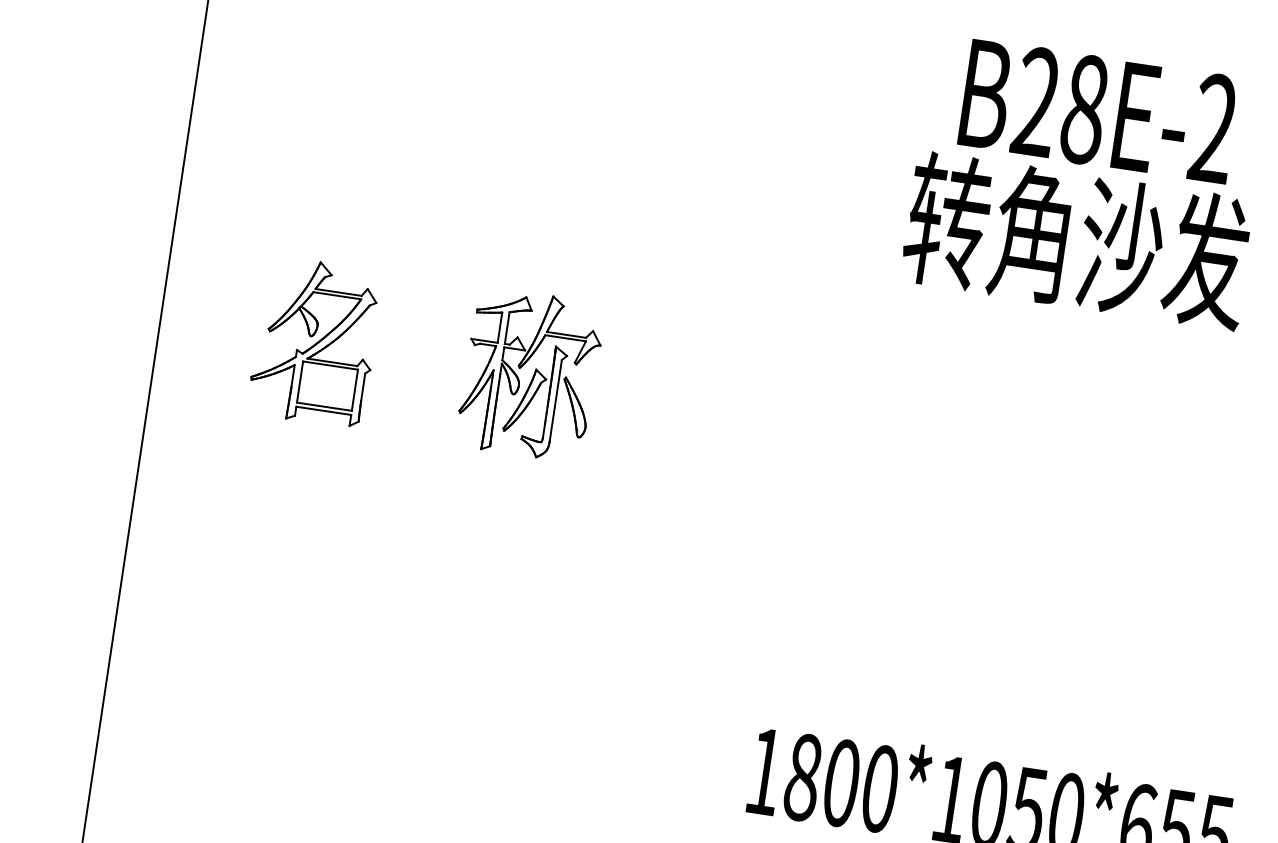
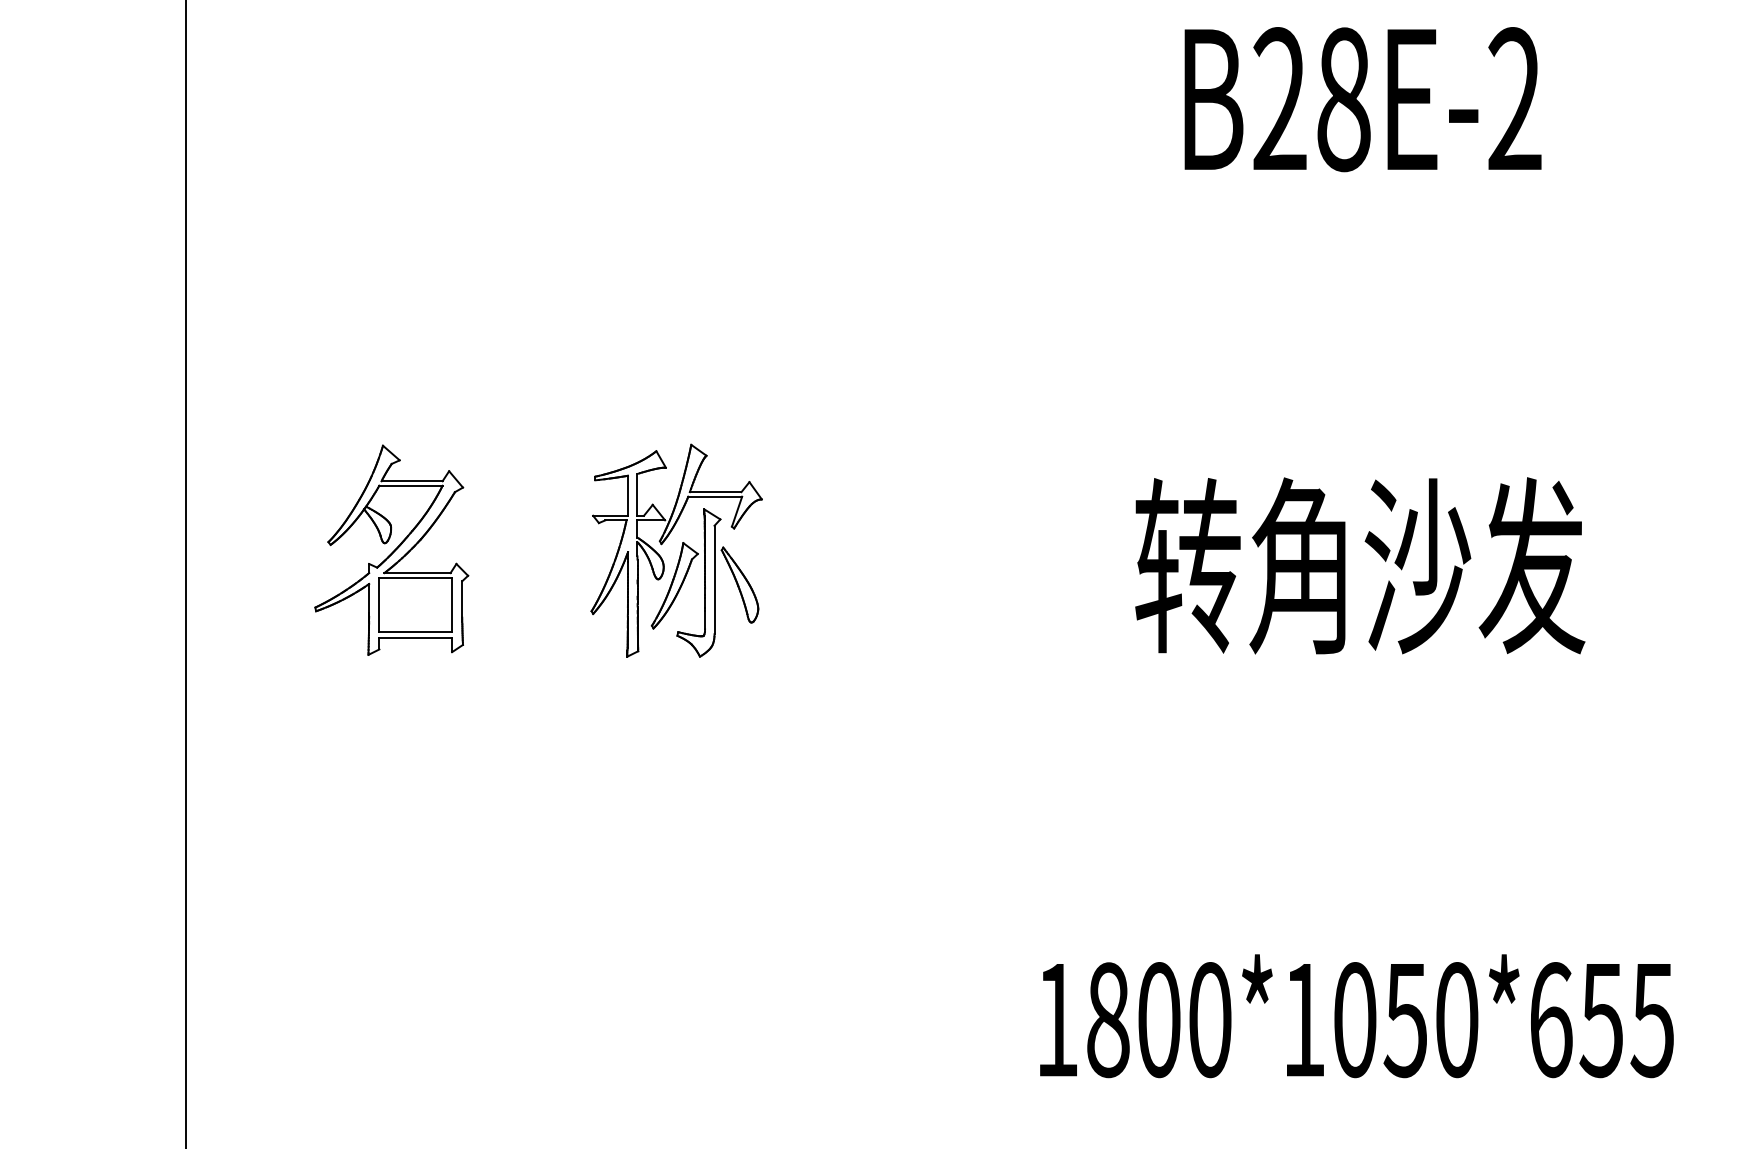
text: (1078, 240) -> (1360, 565), moved

